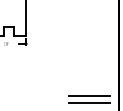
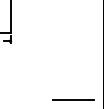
line: (88, 96) -> (73, 93), removed

